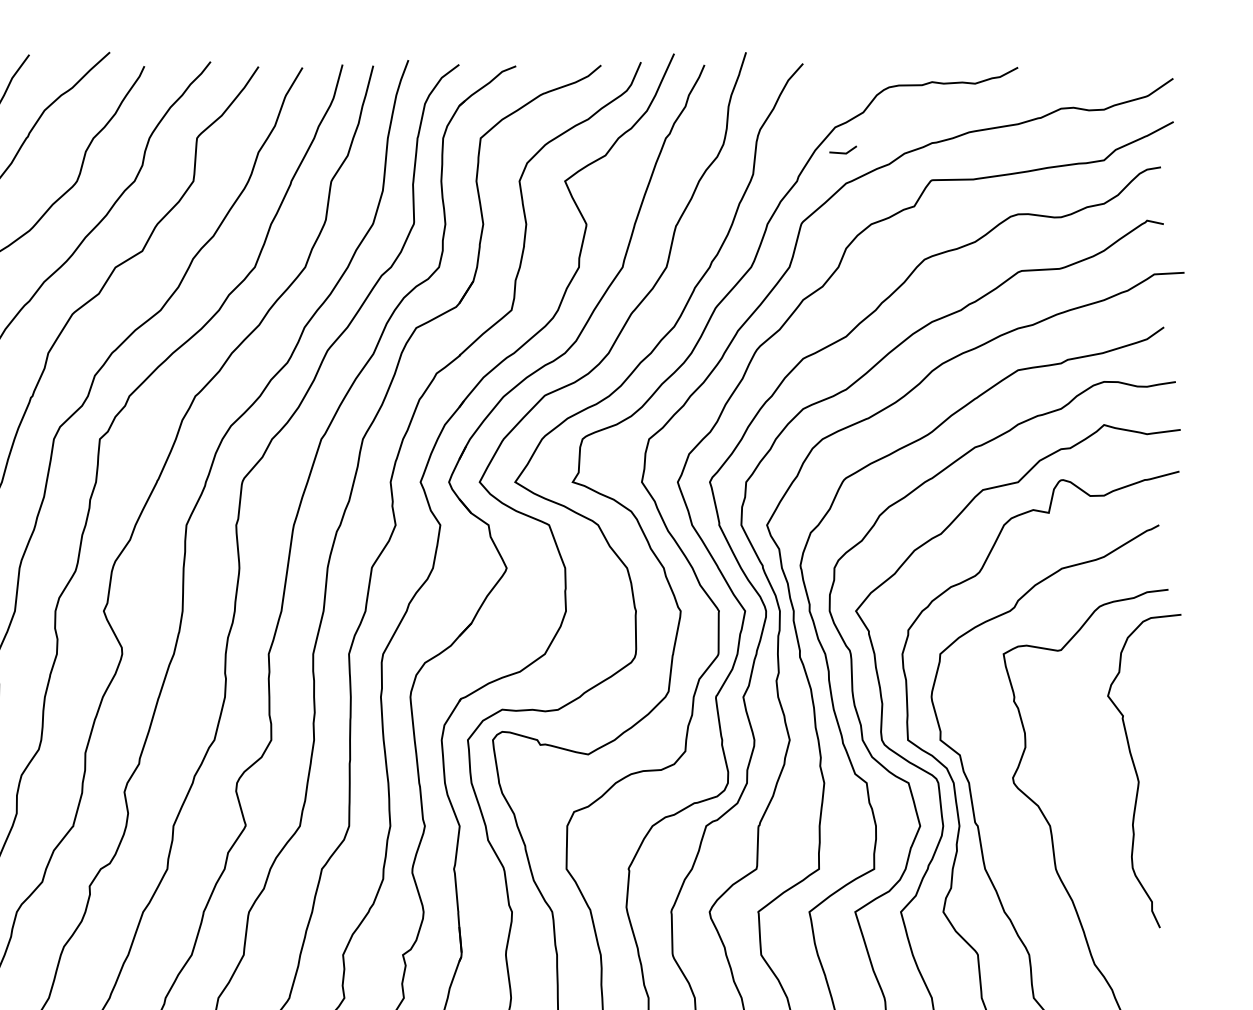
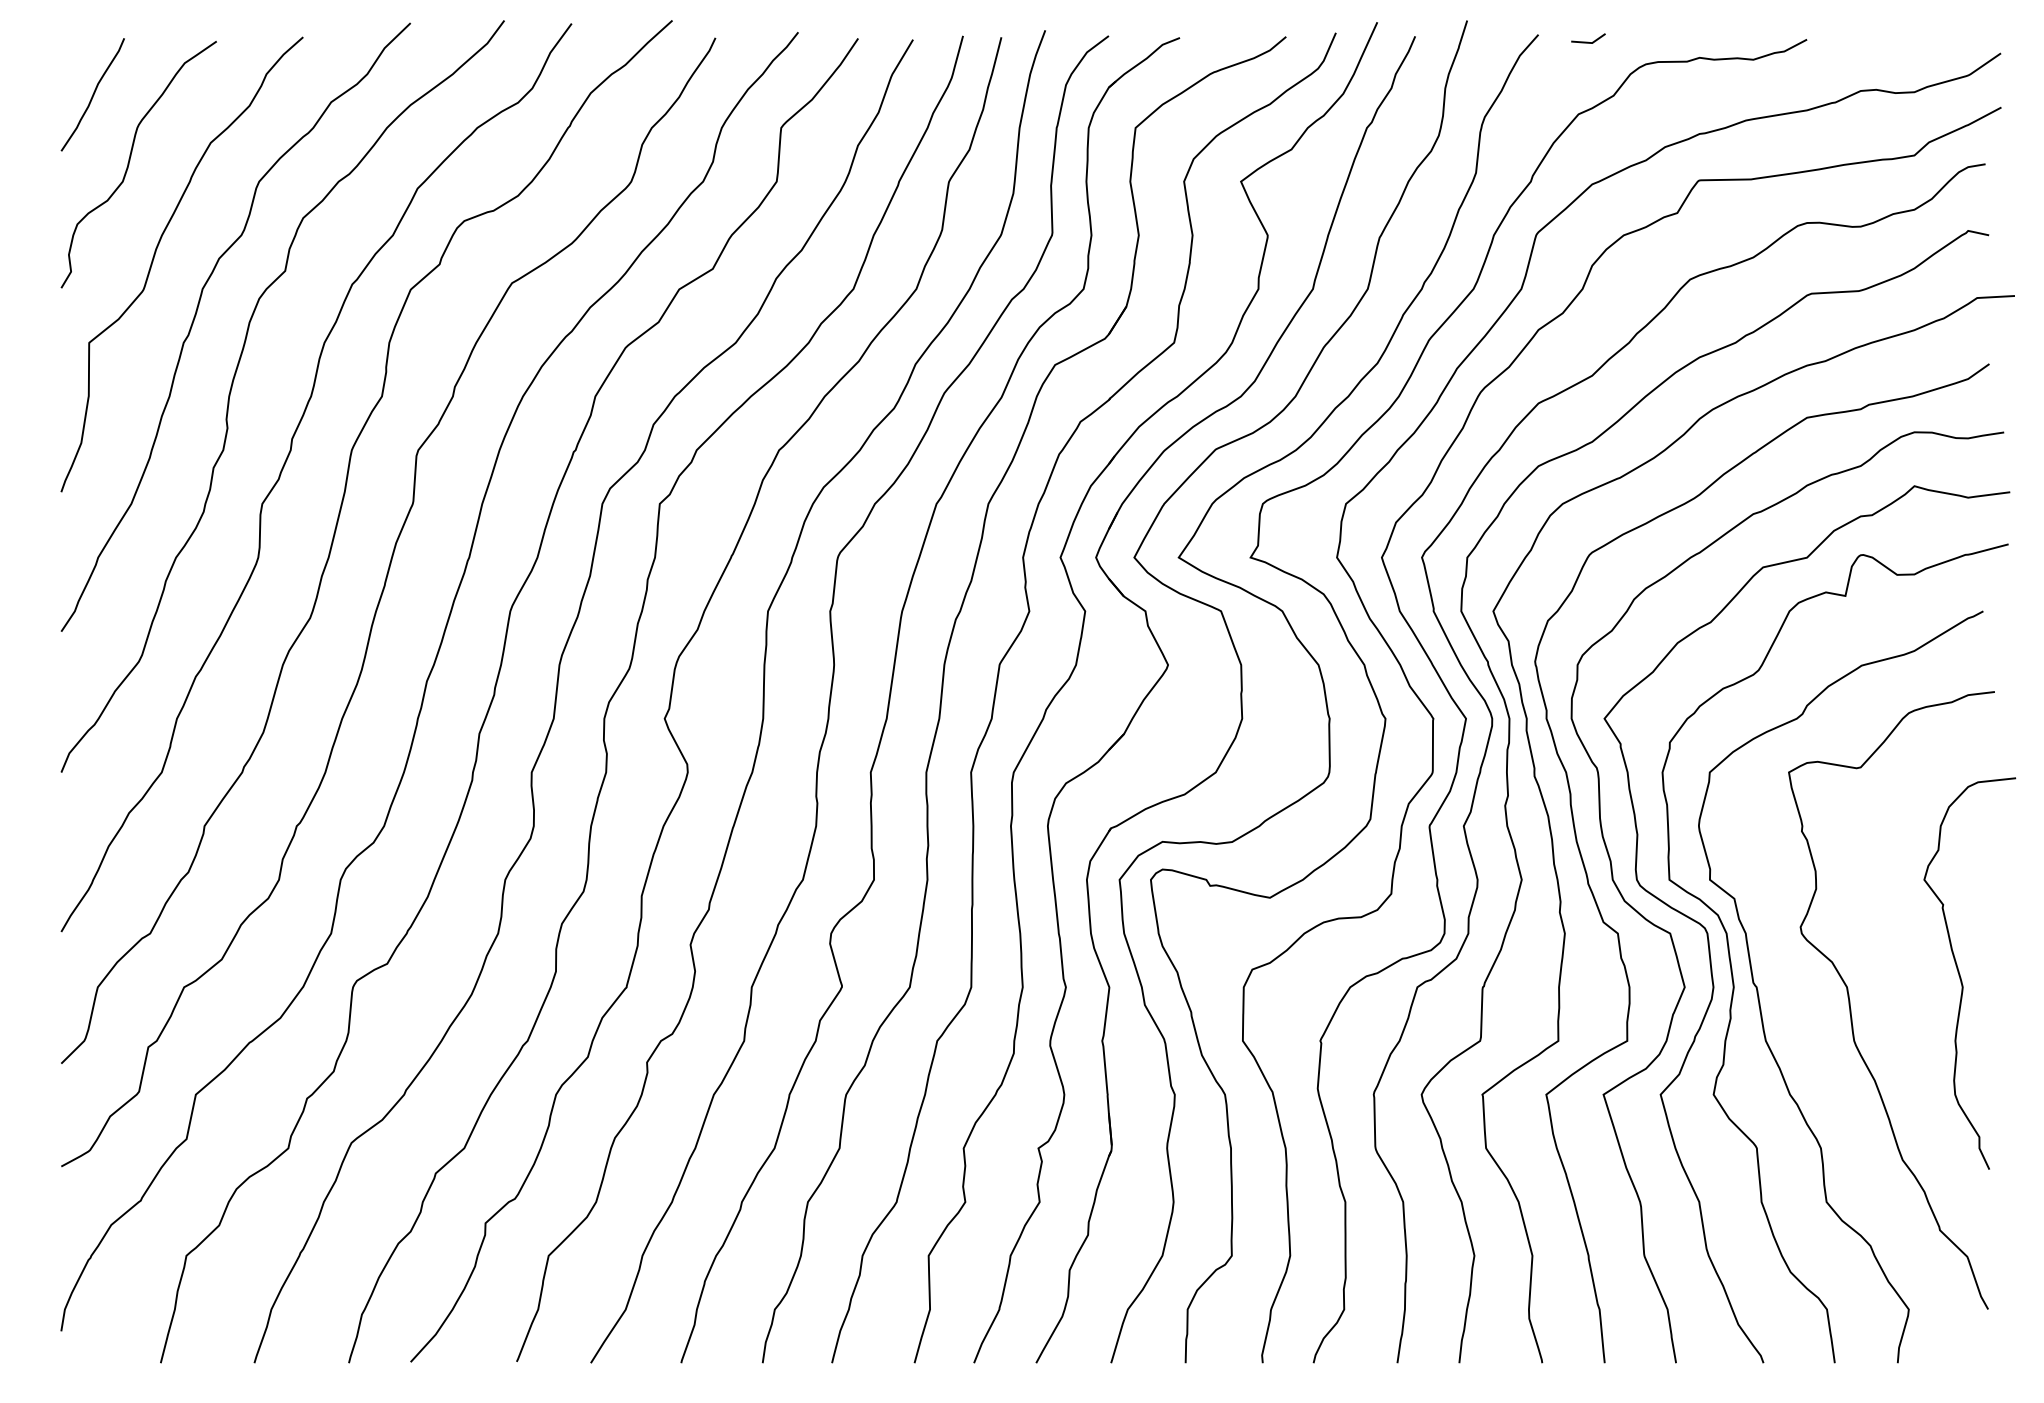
line: (843, 152) -> (1588, 41), moved
curve: (1137, 774) -> (1961, 977), moved

